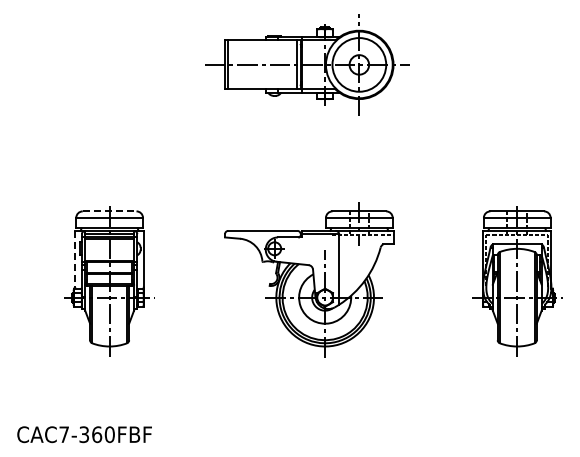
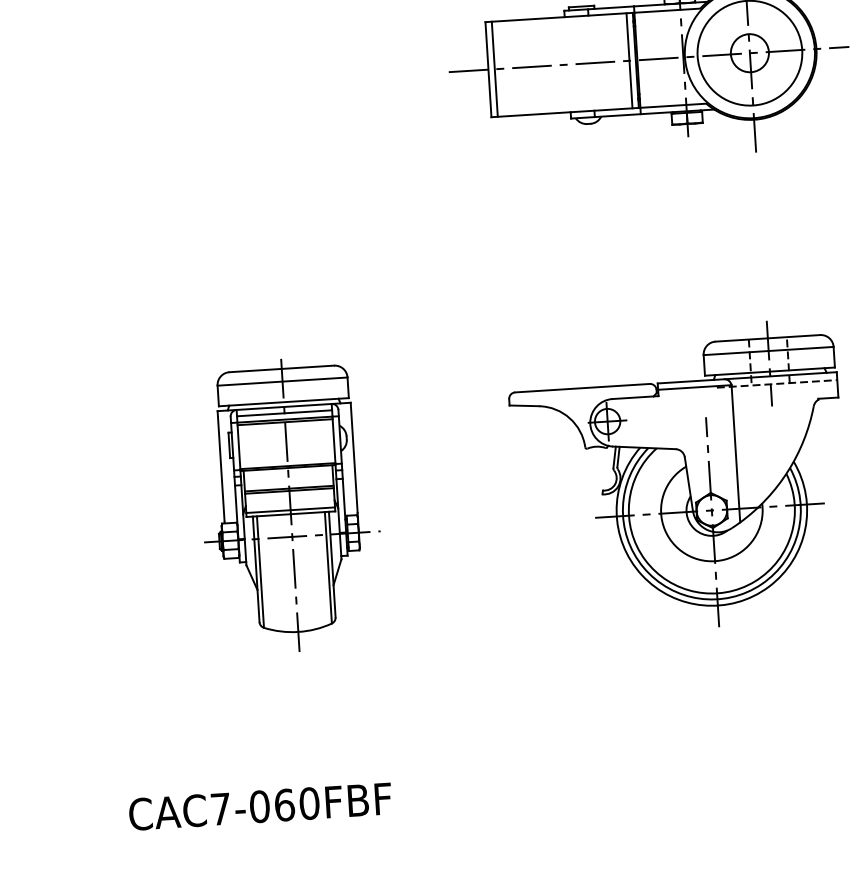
line: (109, 211) -> (281, 369), dashed -> solid
line: (75, 259) -> (221, 466), dashed -> solid
text: (84, 434) -> (260, 806), CAC7-360FBF -> CAC7-060FBF

